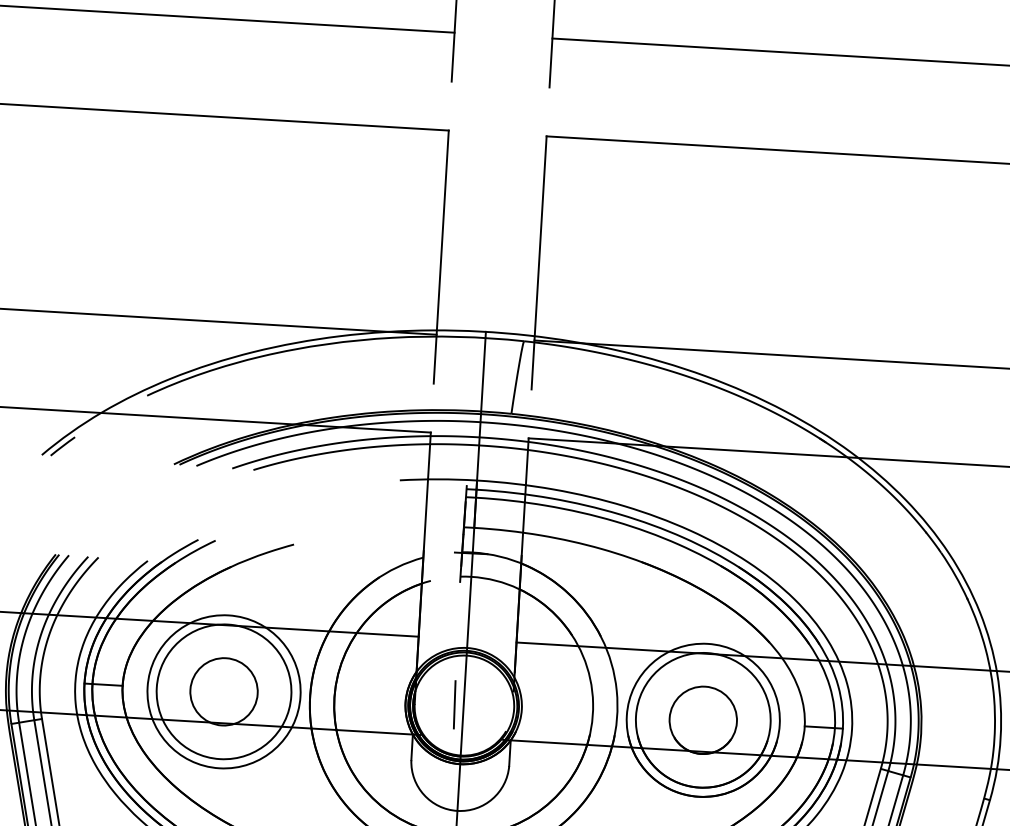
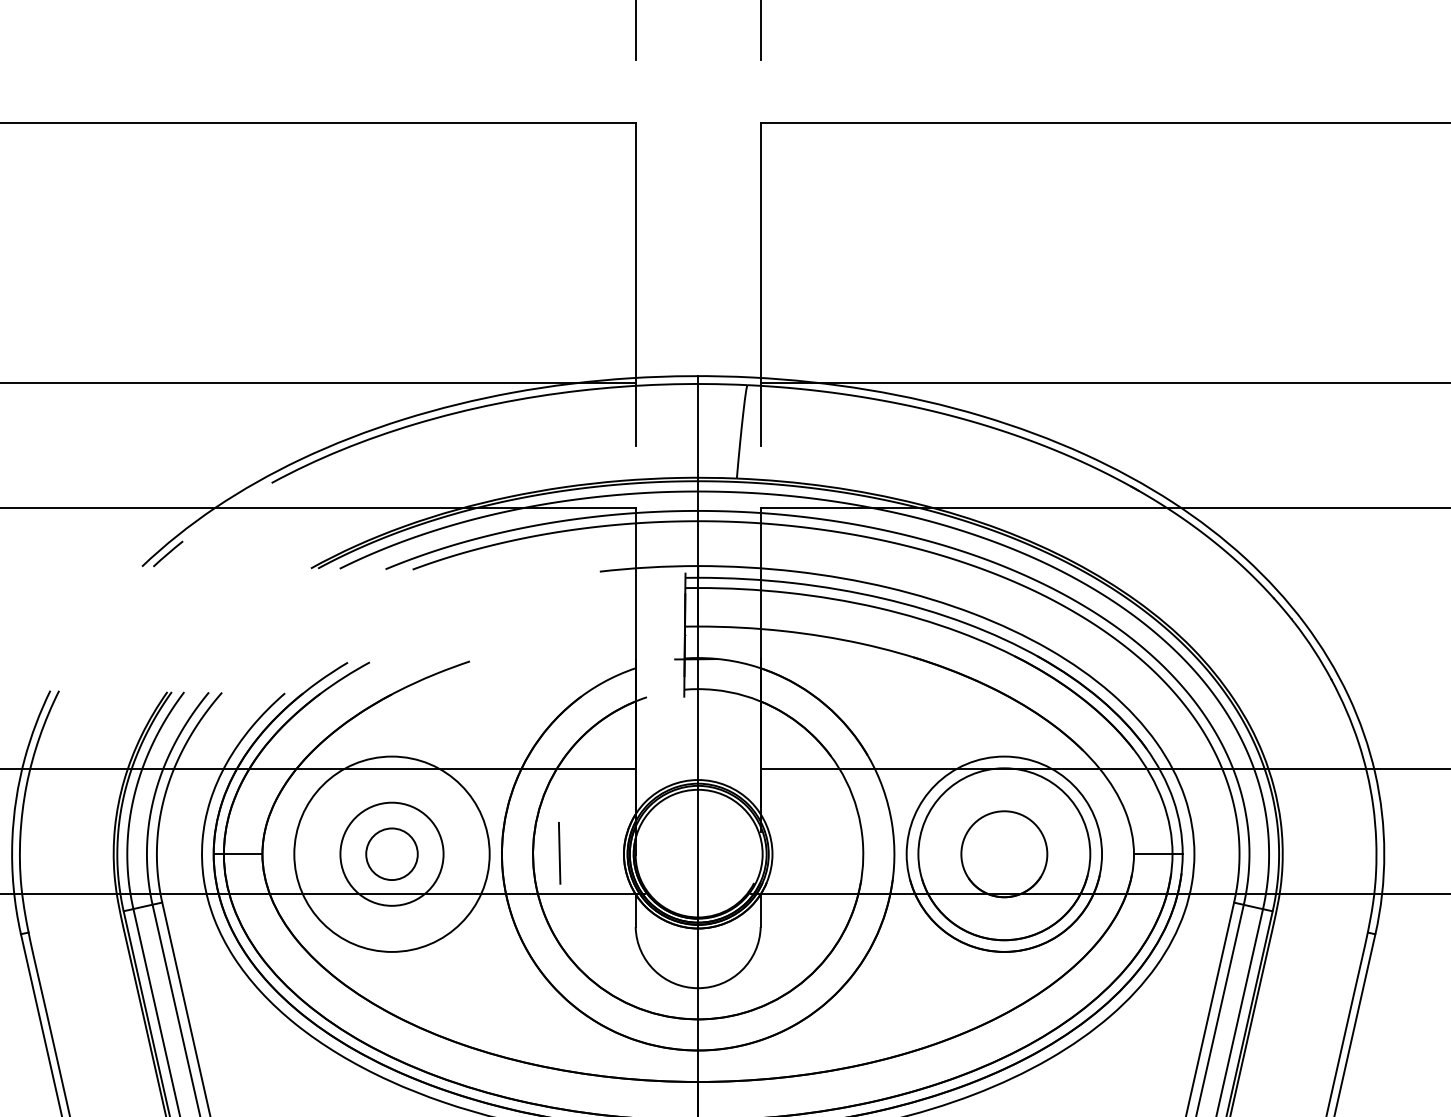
circle: (223, 692) -> (391, 854), size x0.6
circle: (223, 692) -> (391, 854), size x0.6
line: (454, 704) -> (559, 853), moved

